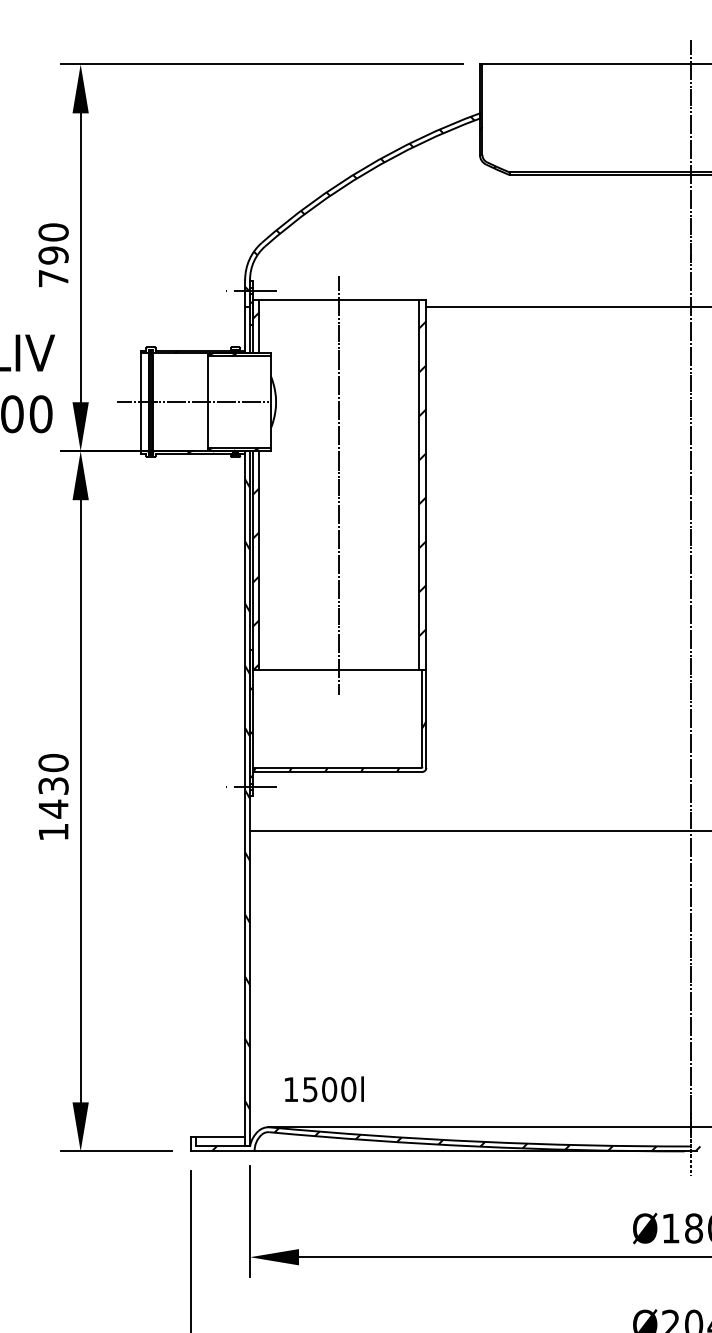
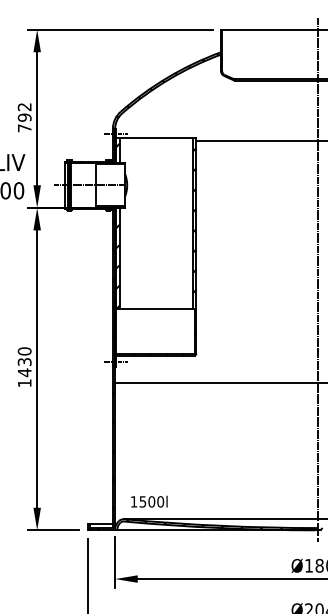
text: (53, 231) -> (24, 106), 790 -> 792
line: (339, 485) -> (156, 223), removed

